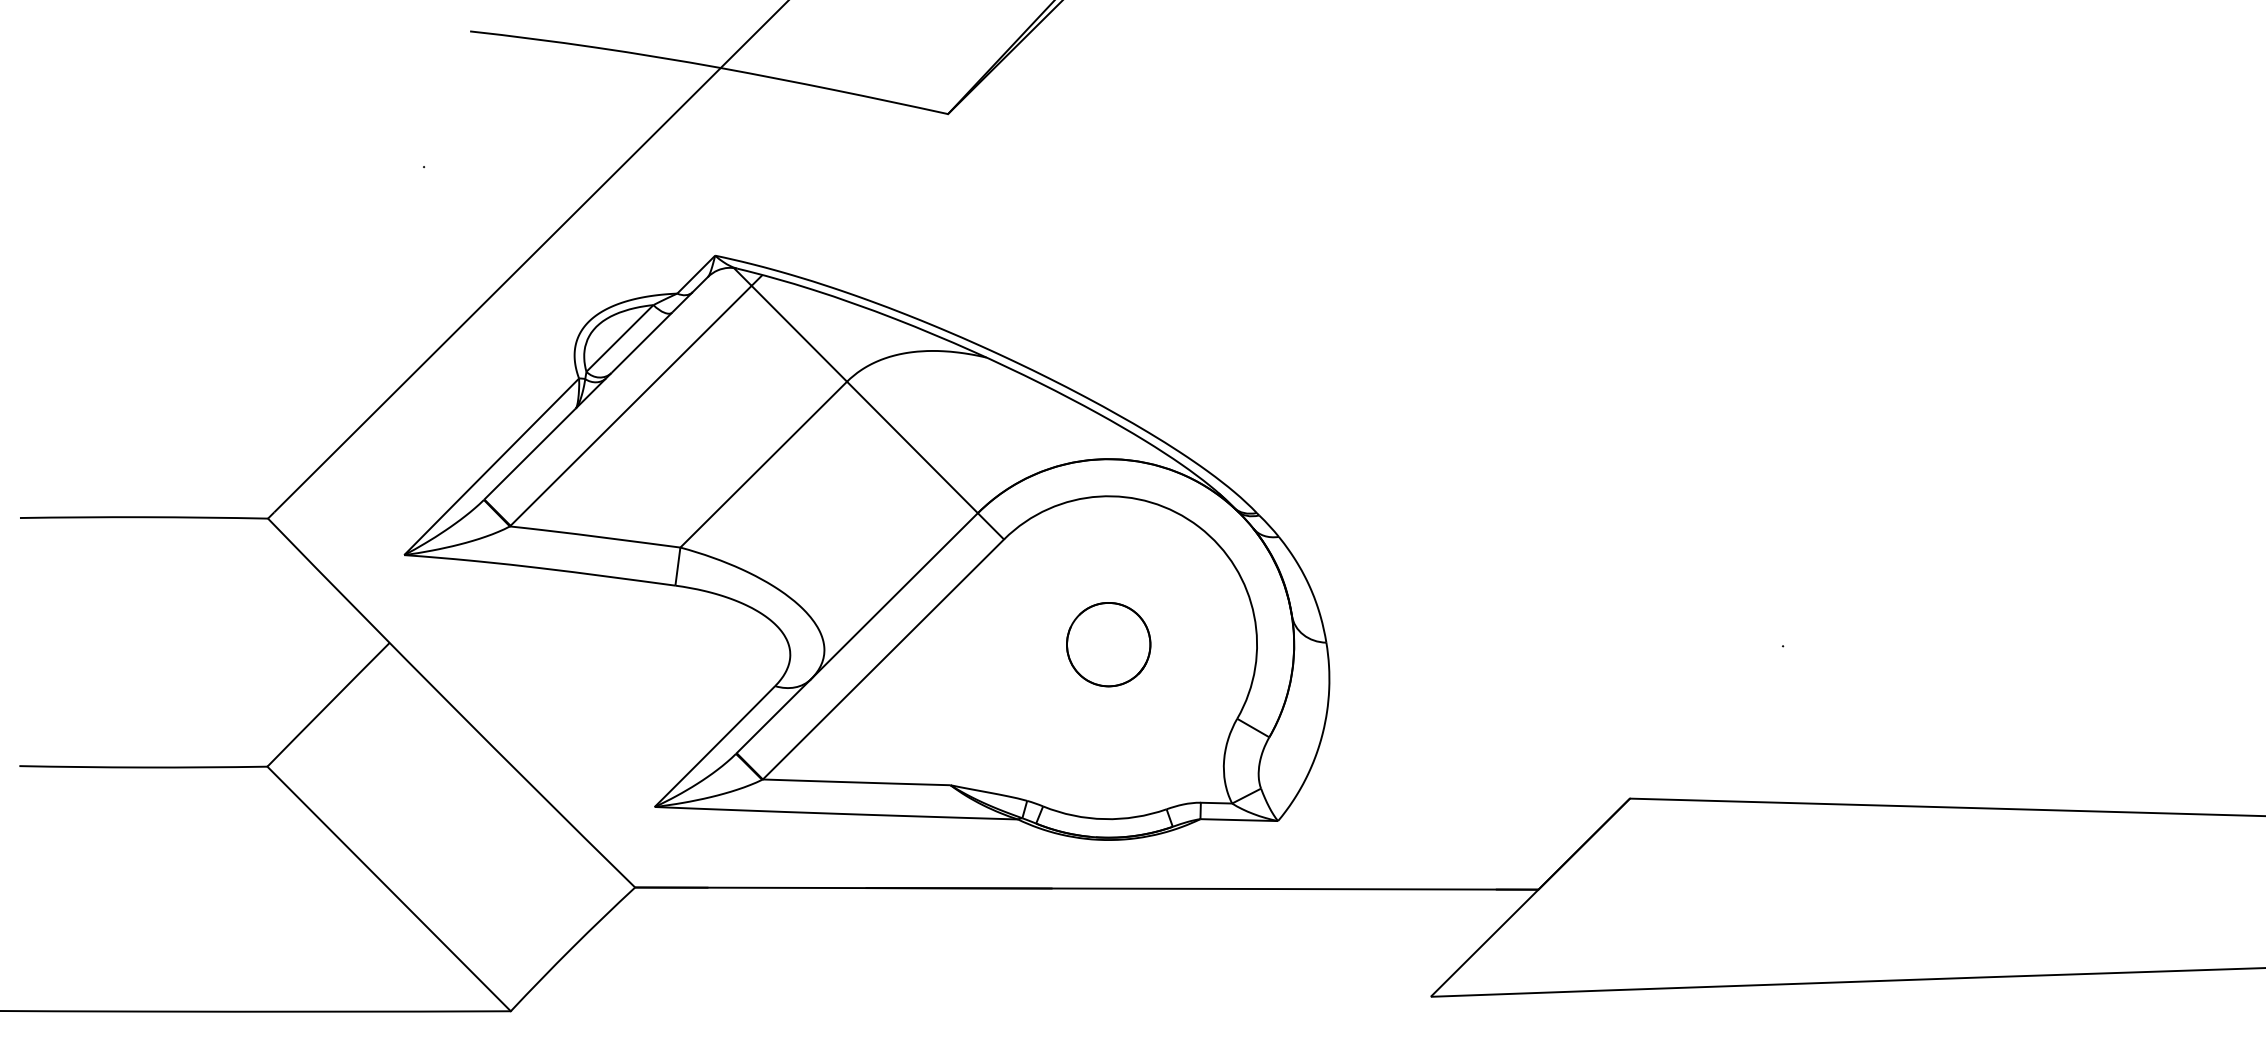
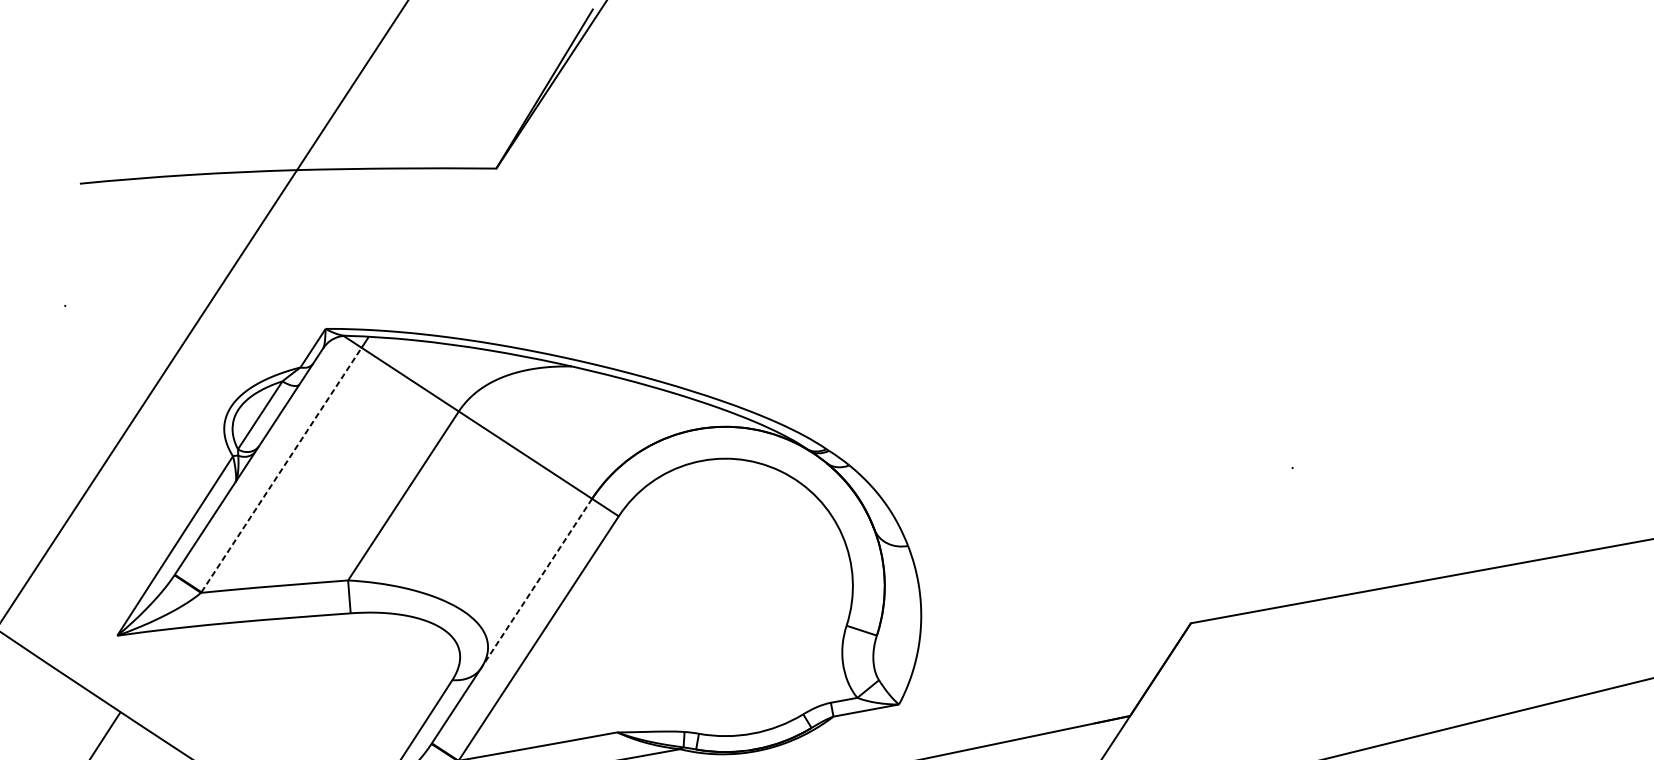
line: (631, 405) -> (281, 469), solid -> dashed
line: (894, 596) -> (536, 583), solid -> dashed
part: (1108, 644) -> (725, 586), removed

